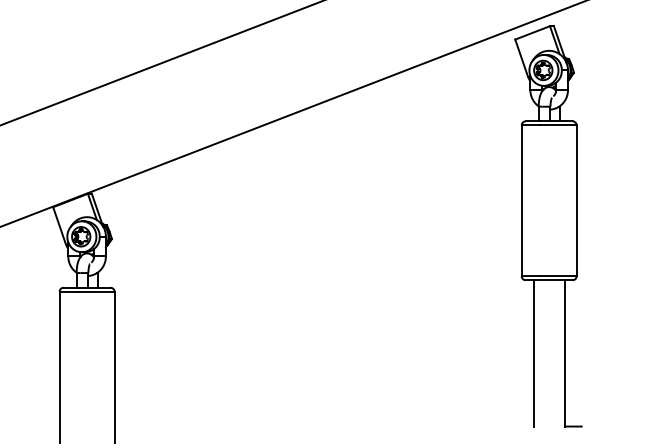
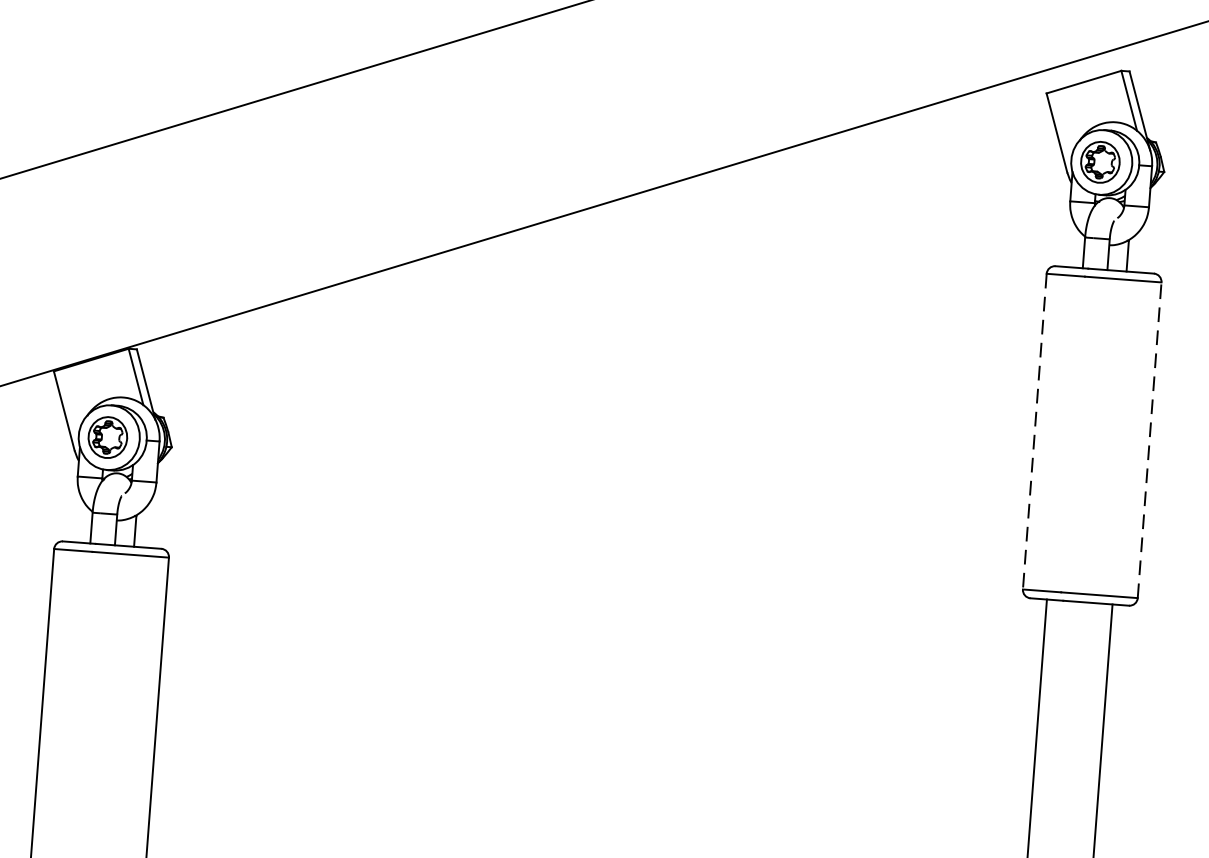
line: (576, 200) -> (1149, 439), solid -> dashed
line: (521, 201) -> (1034, 433), solid -> dashed

